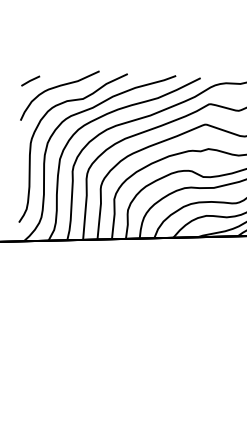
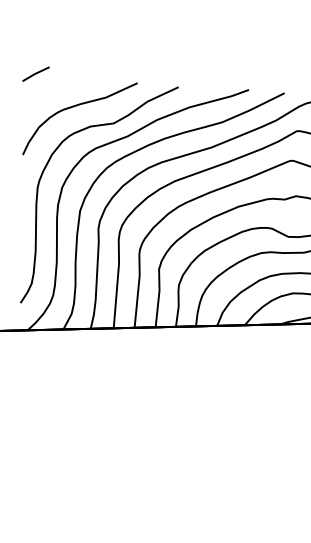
line: (30, 80) -> (35, 73), moved

